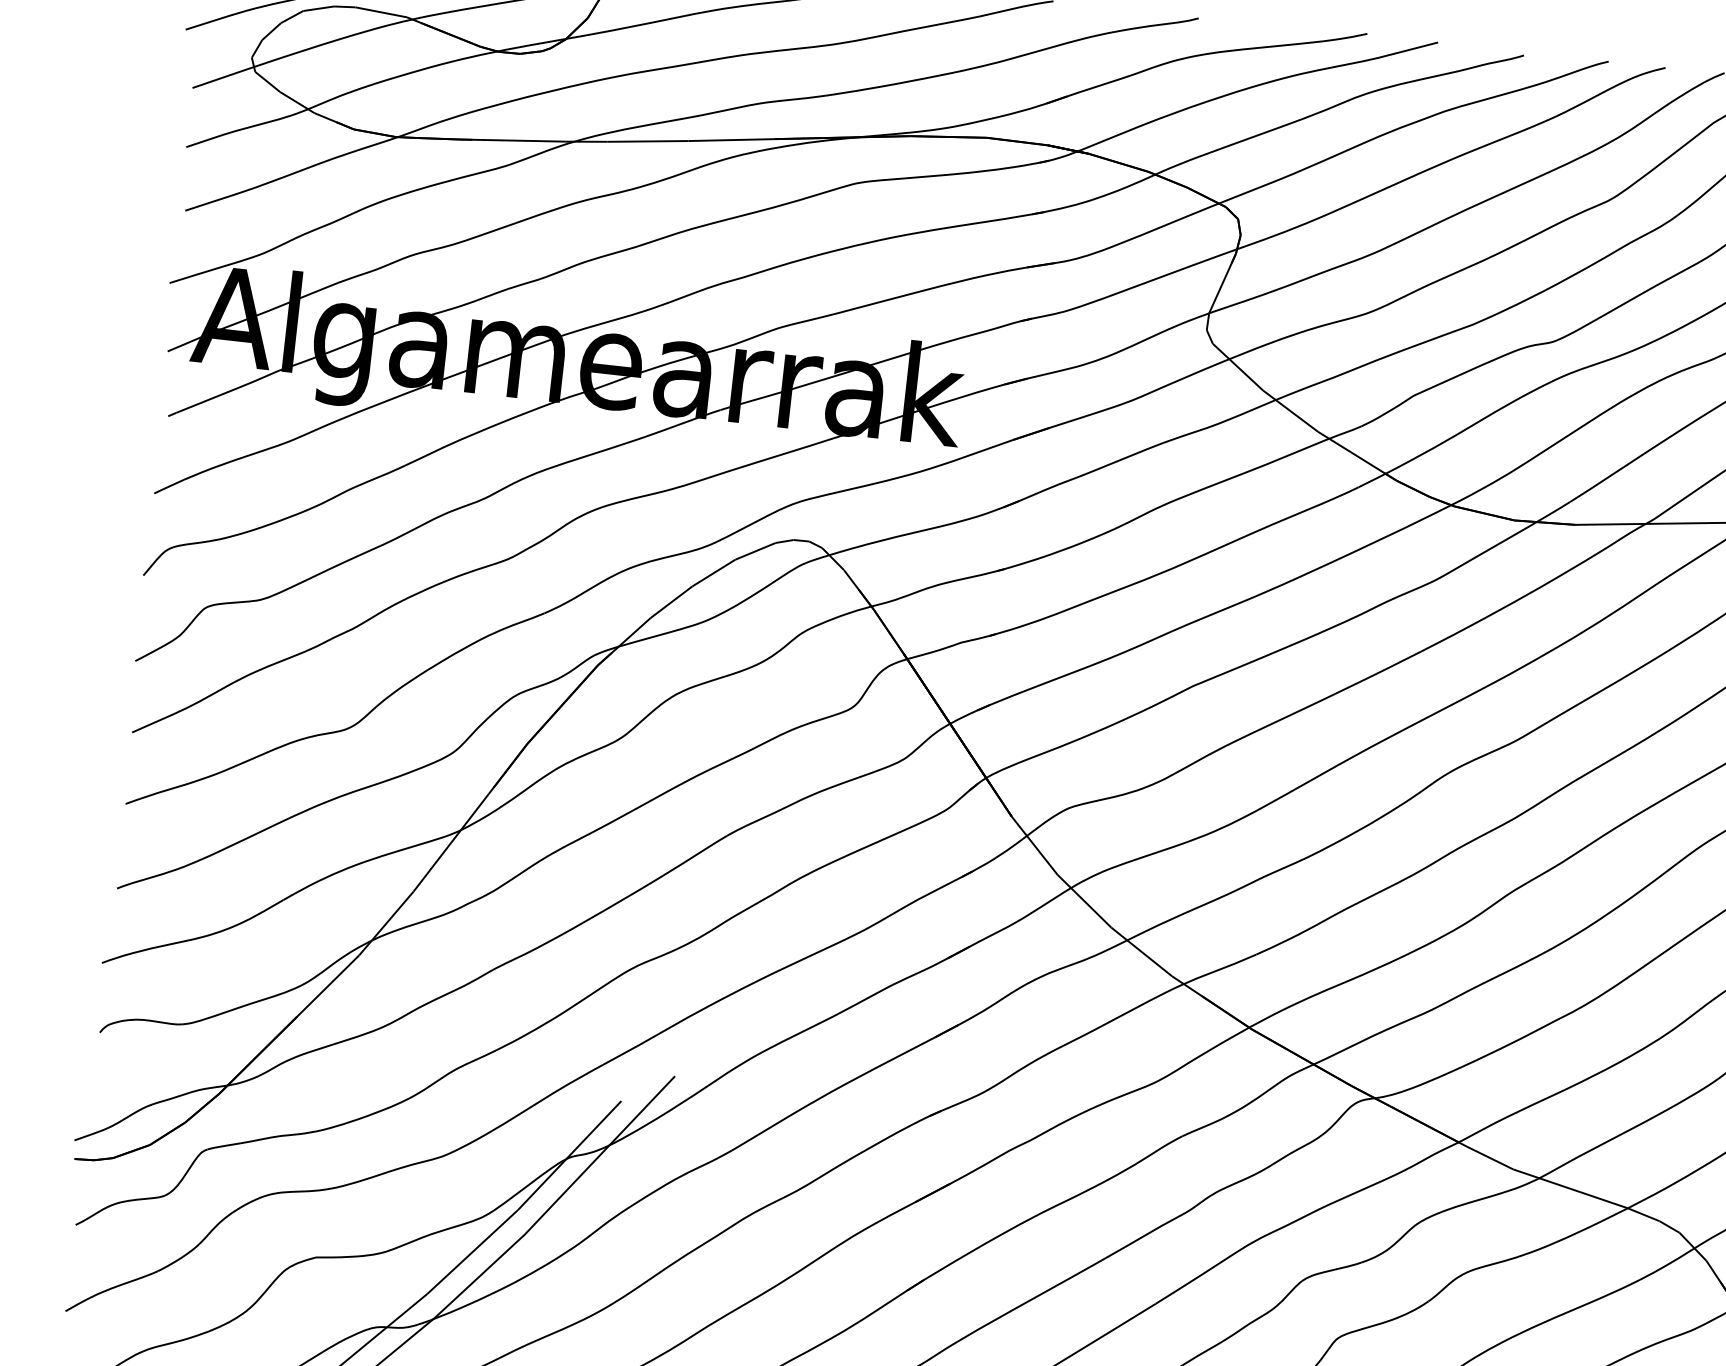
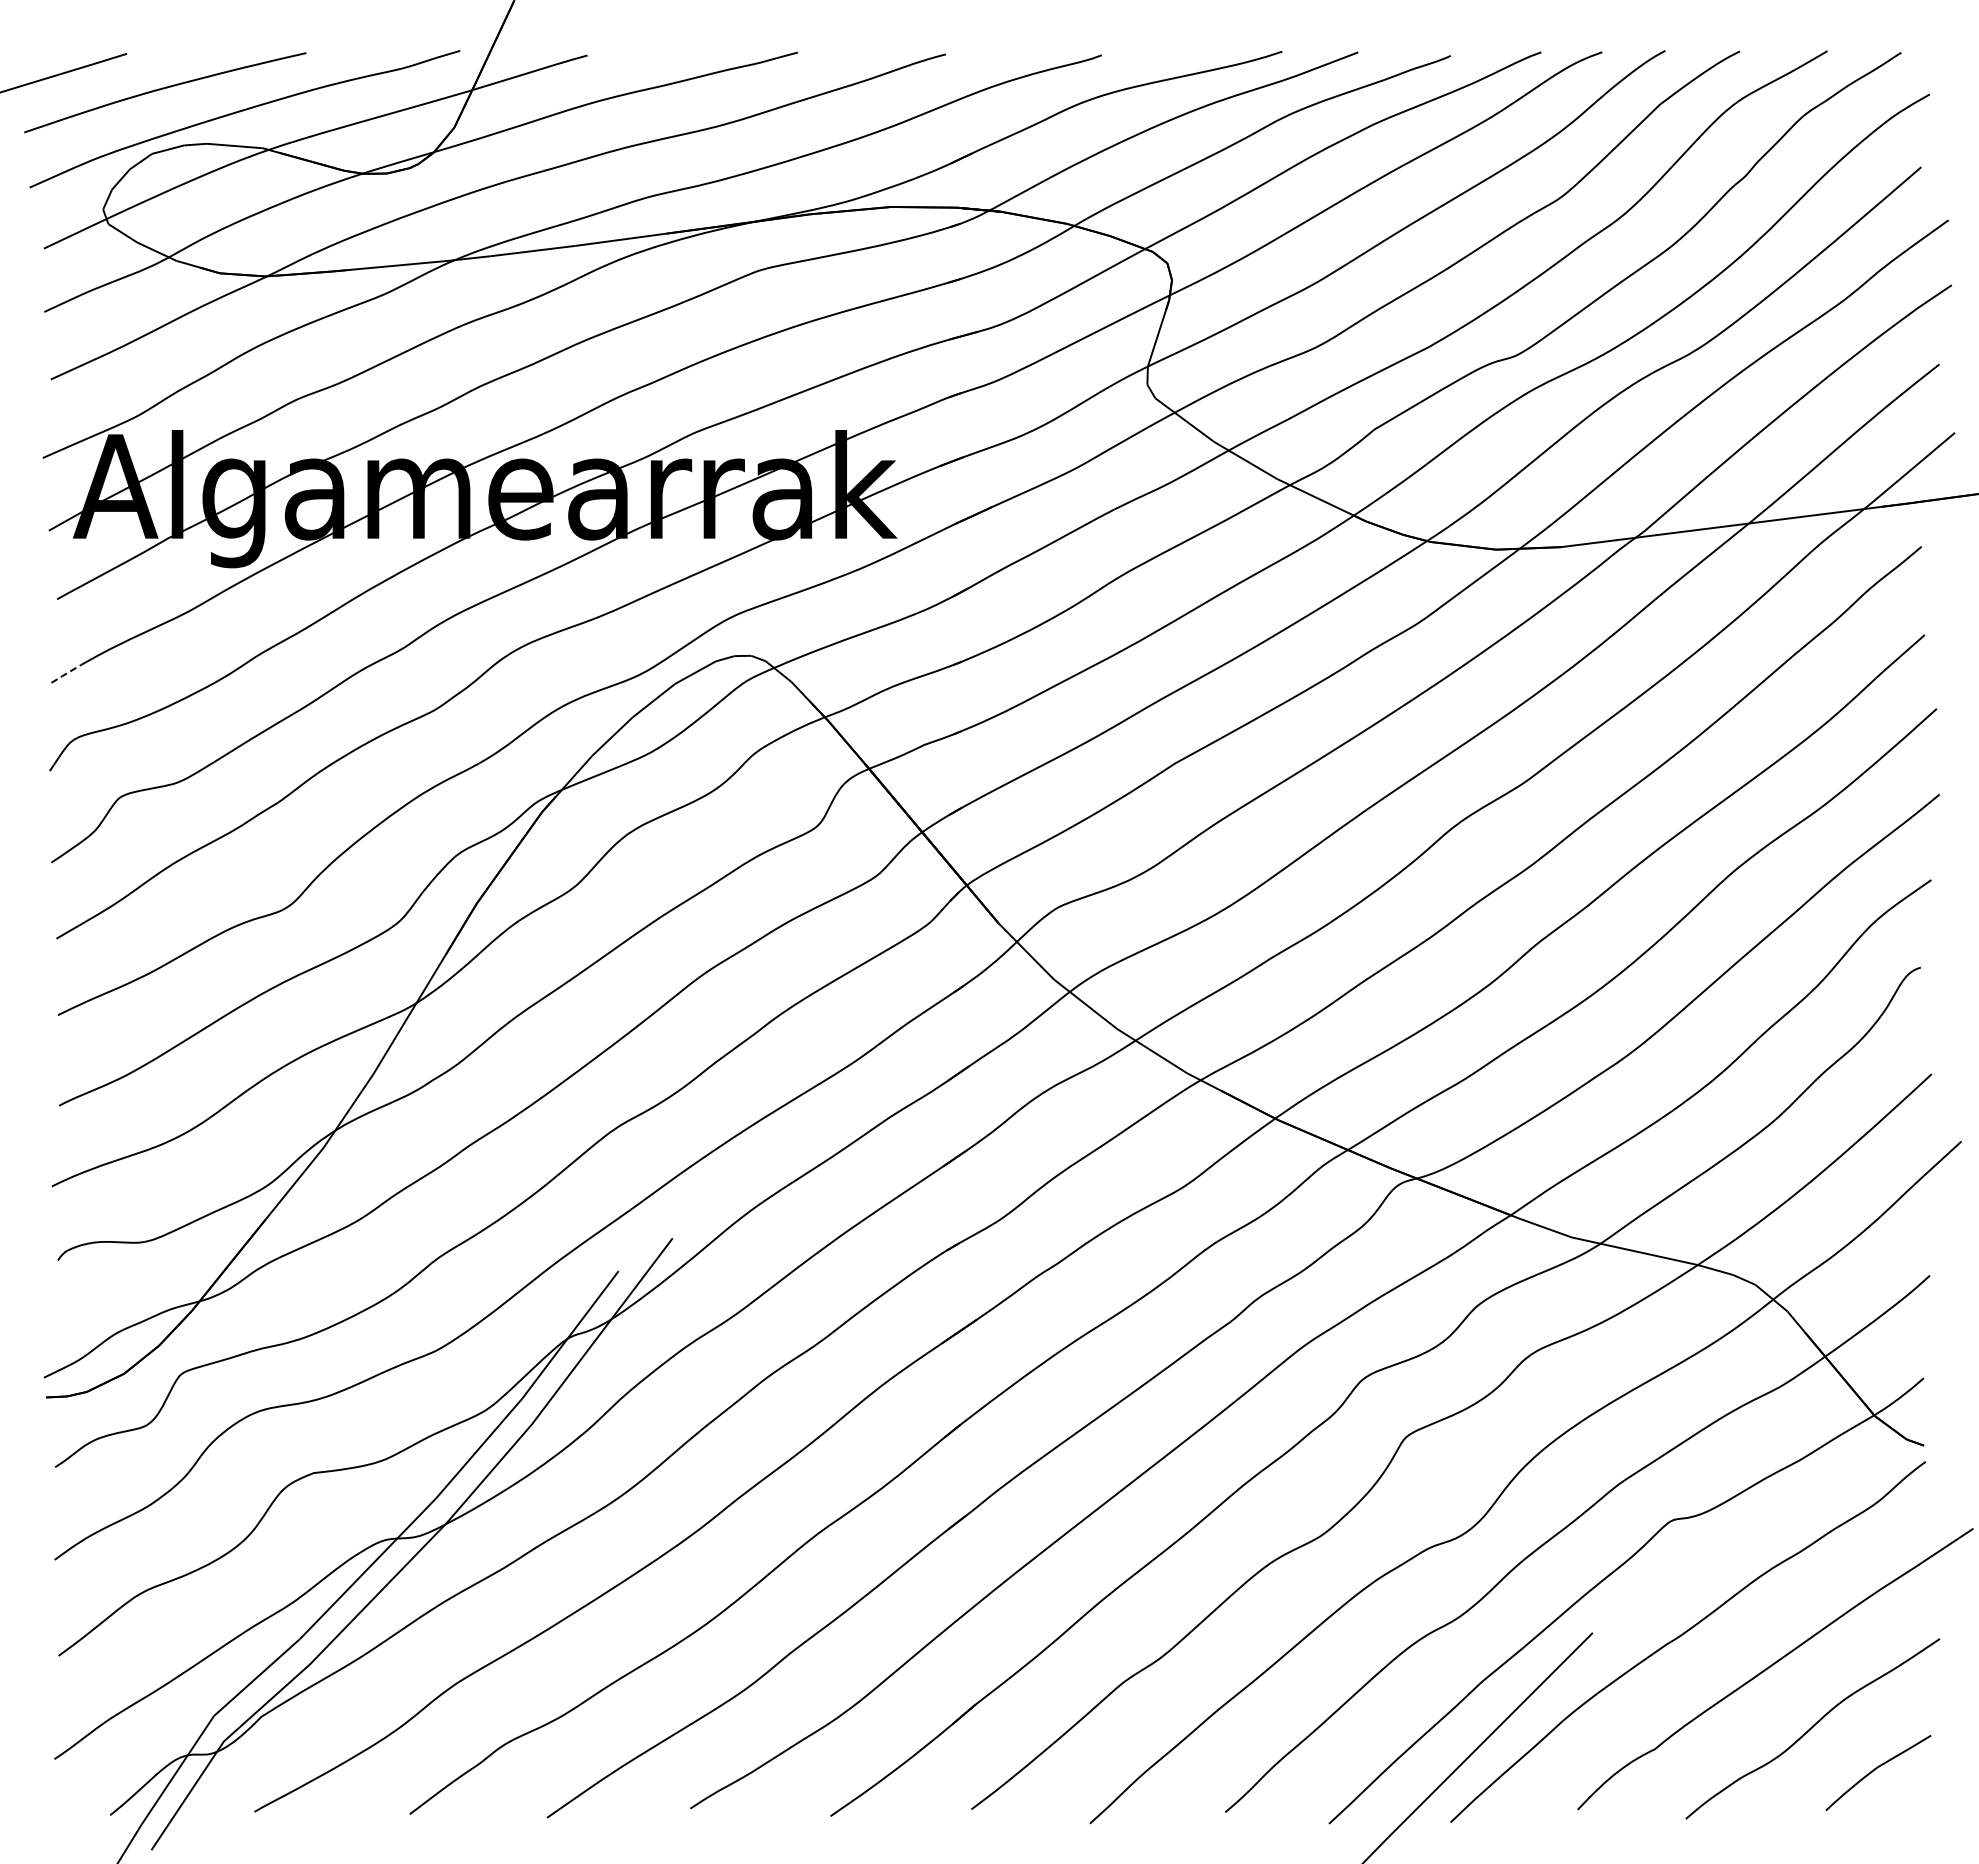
line: (169, 486) -> (66, 673), solid -> dashed

